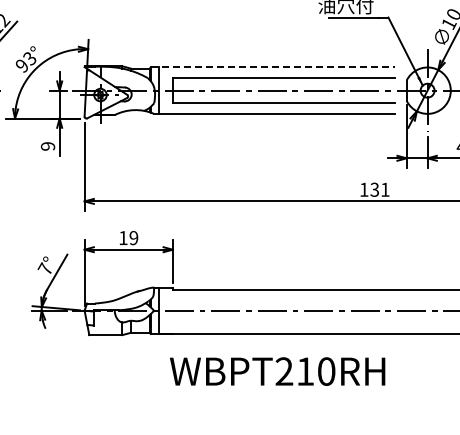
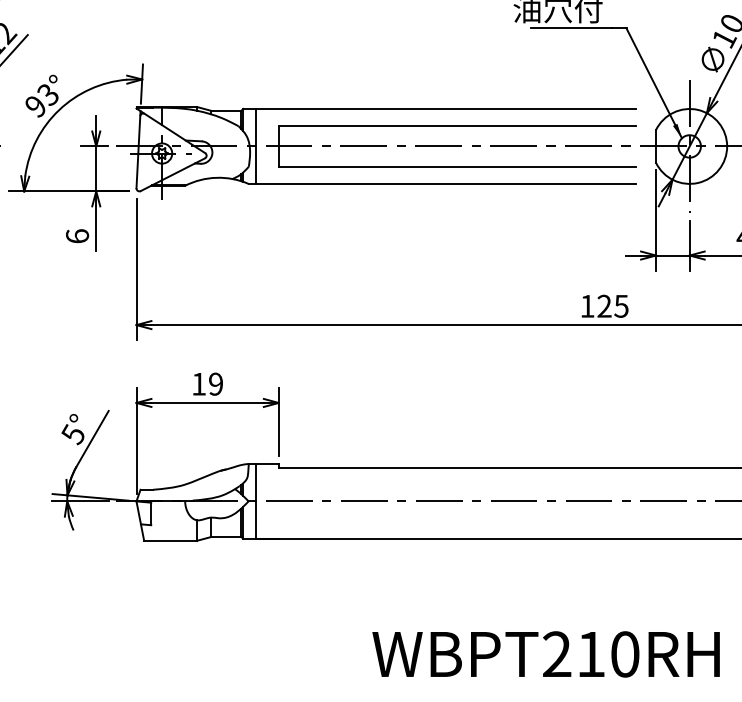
line: (272, 67) -> (439, 109), dashed -> solid
text: (47, 146) -> (76, 236), 9 -> 6
text: (379, 189) -> (612, 305), 131 -> 125
text: (44, 268) -> (71, 433), 7° -> 5°
text: (277, 371) -> (546, 654), moved

